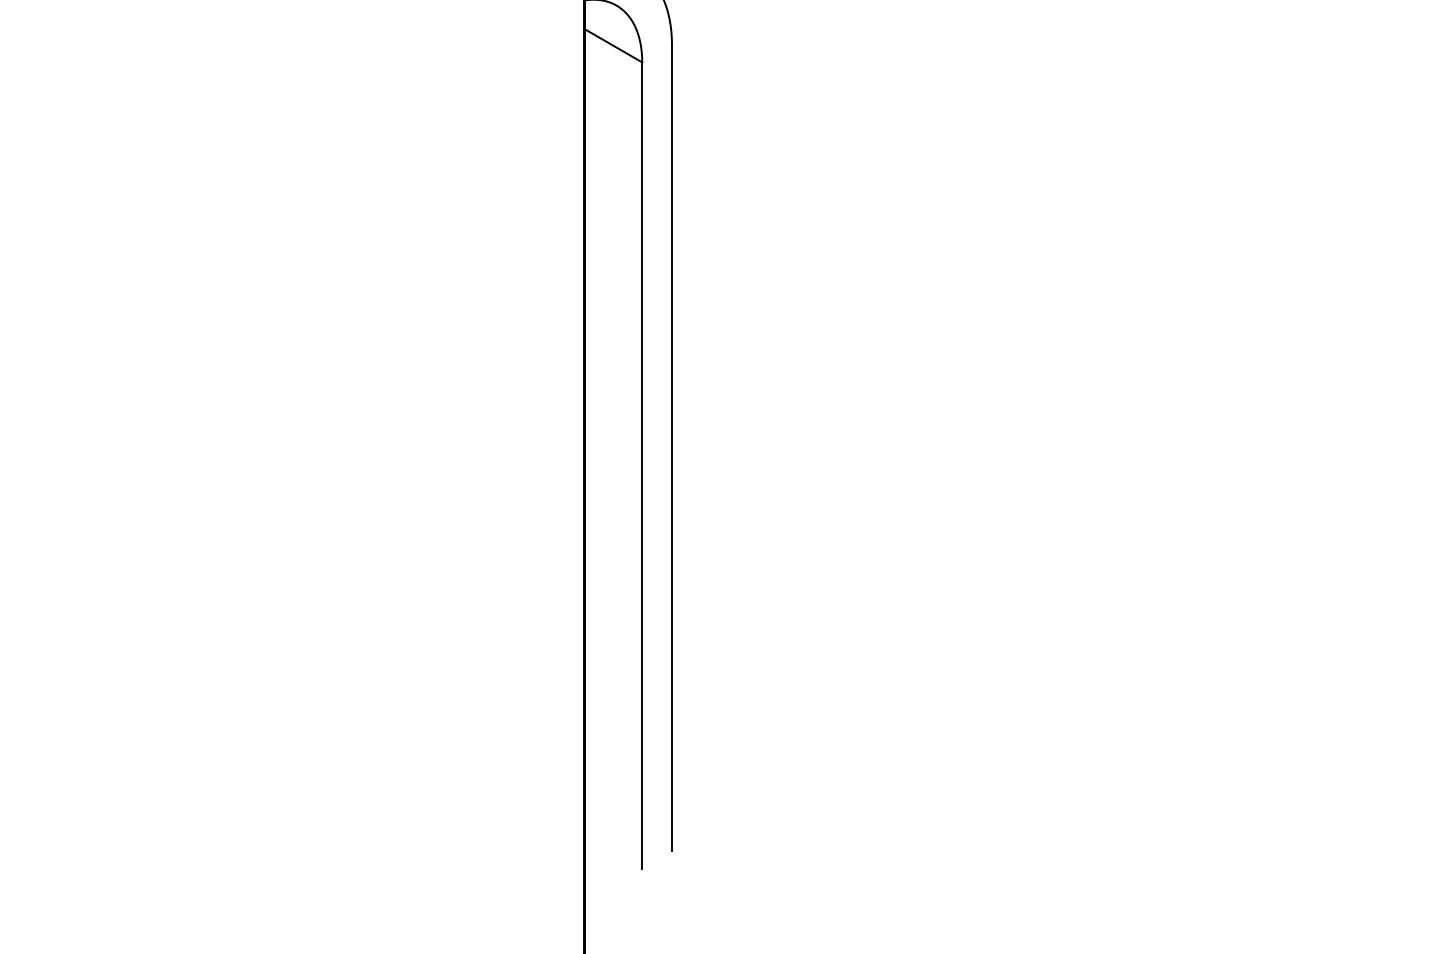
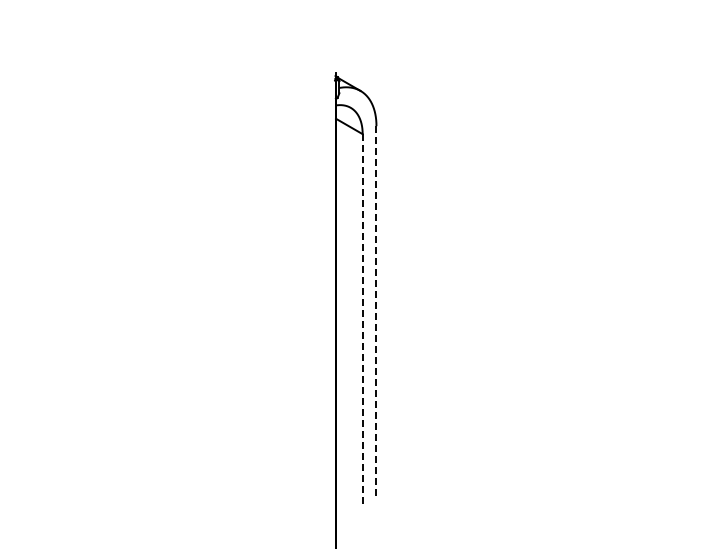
line: (672, 449) -> (376, 313), solid -> dashed
line: (641, 466) -> (362, 321), solid -> dashed

